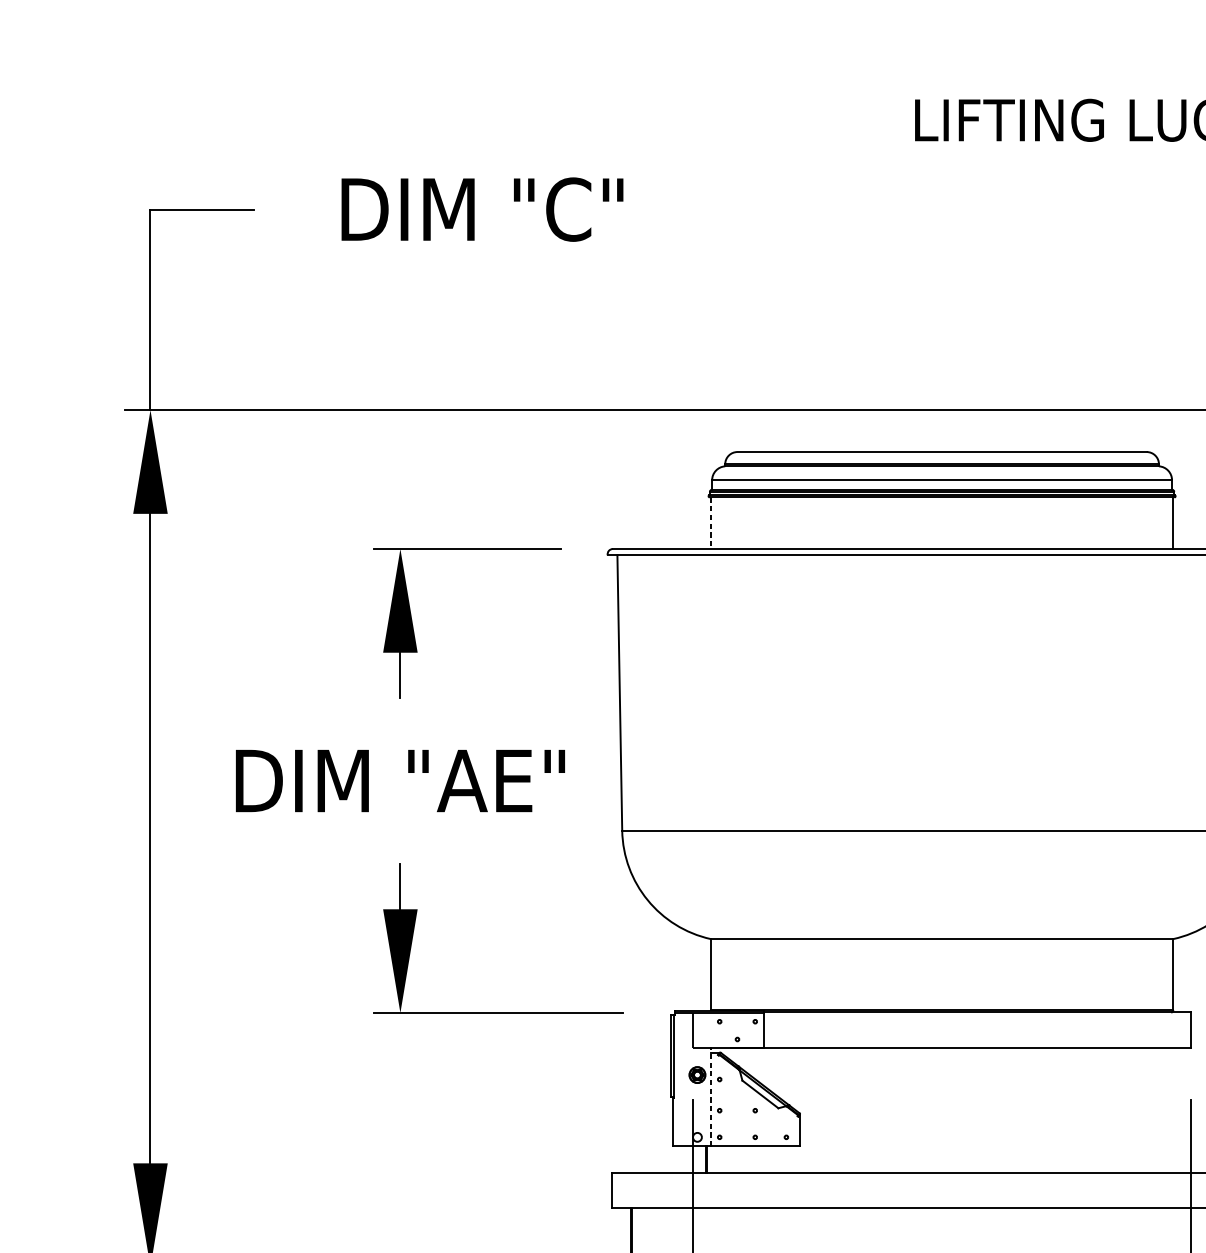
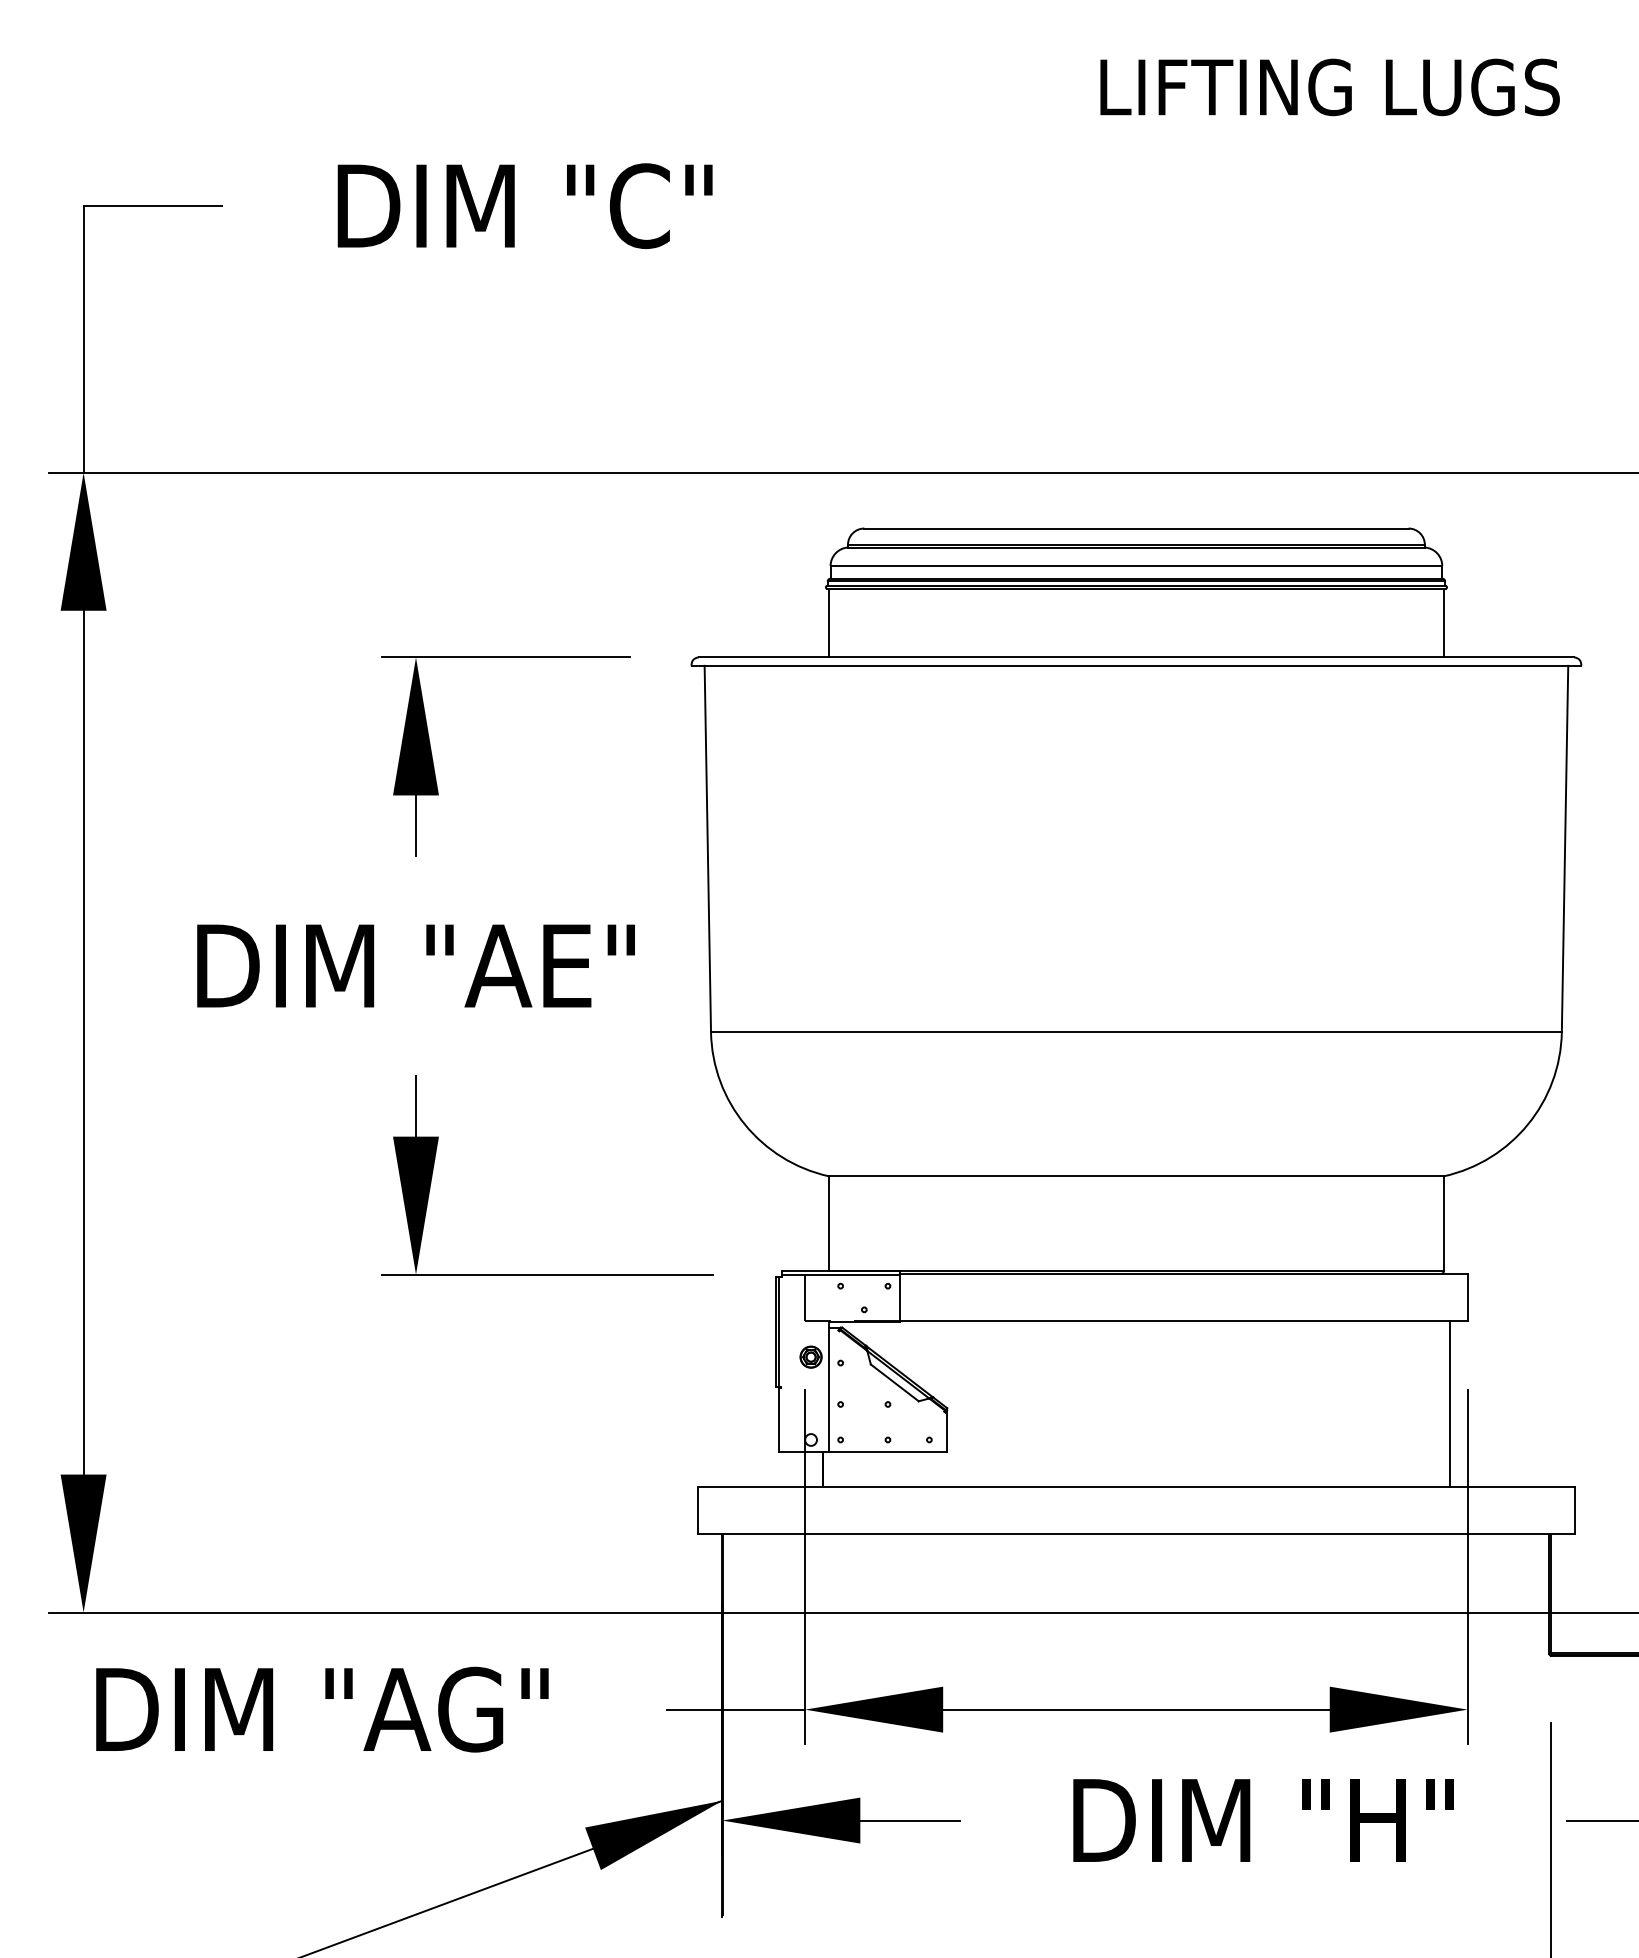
line: (710, 523) -> (828, 623), dashed -> solid
line: (710, 1097) -> (828, 1386), dashed -> solid
line: (1177, 1109) -> (1449, 1403), added

